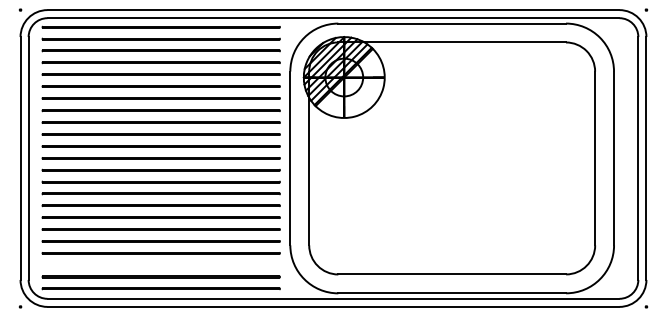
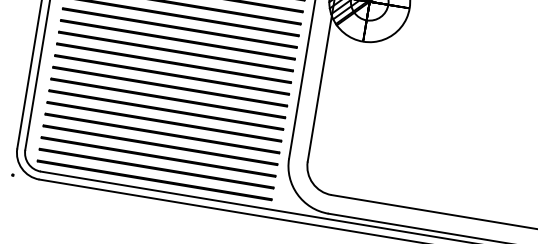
line: (160, 264) -> (157, 156), added

